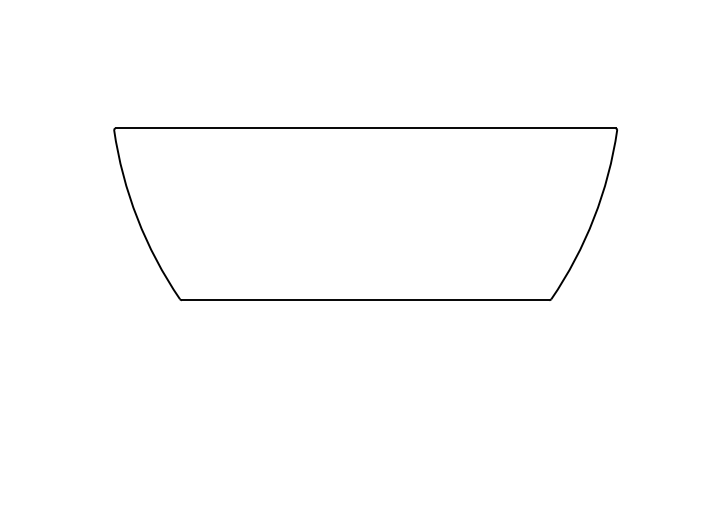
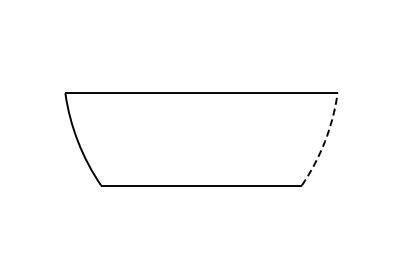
arc: (593, 218) -> (324, 141), solid -> dashed

